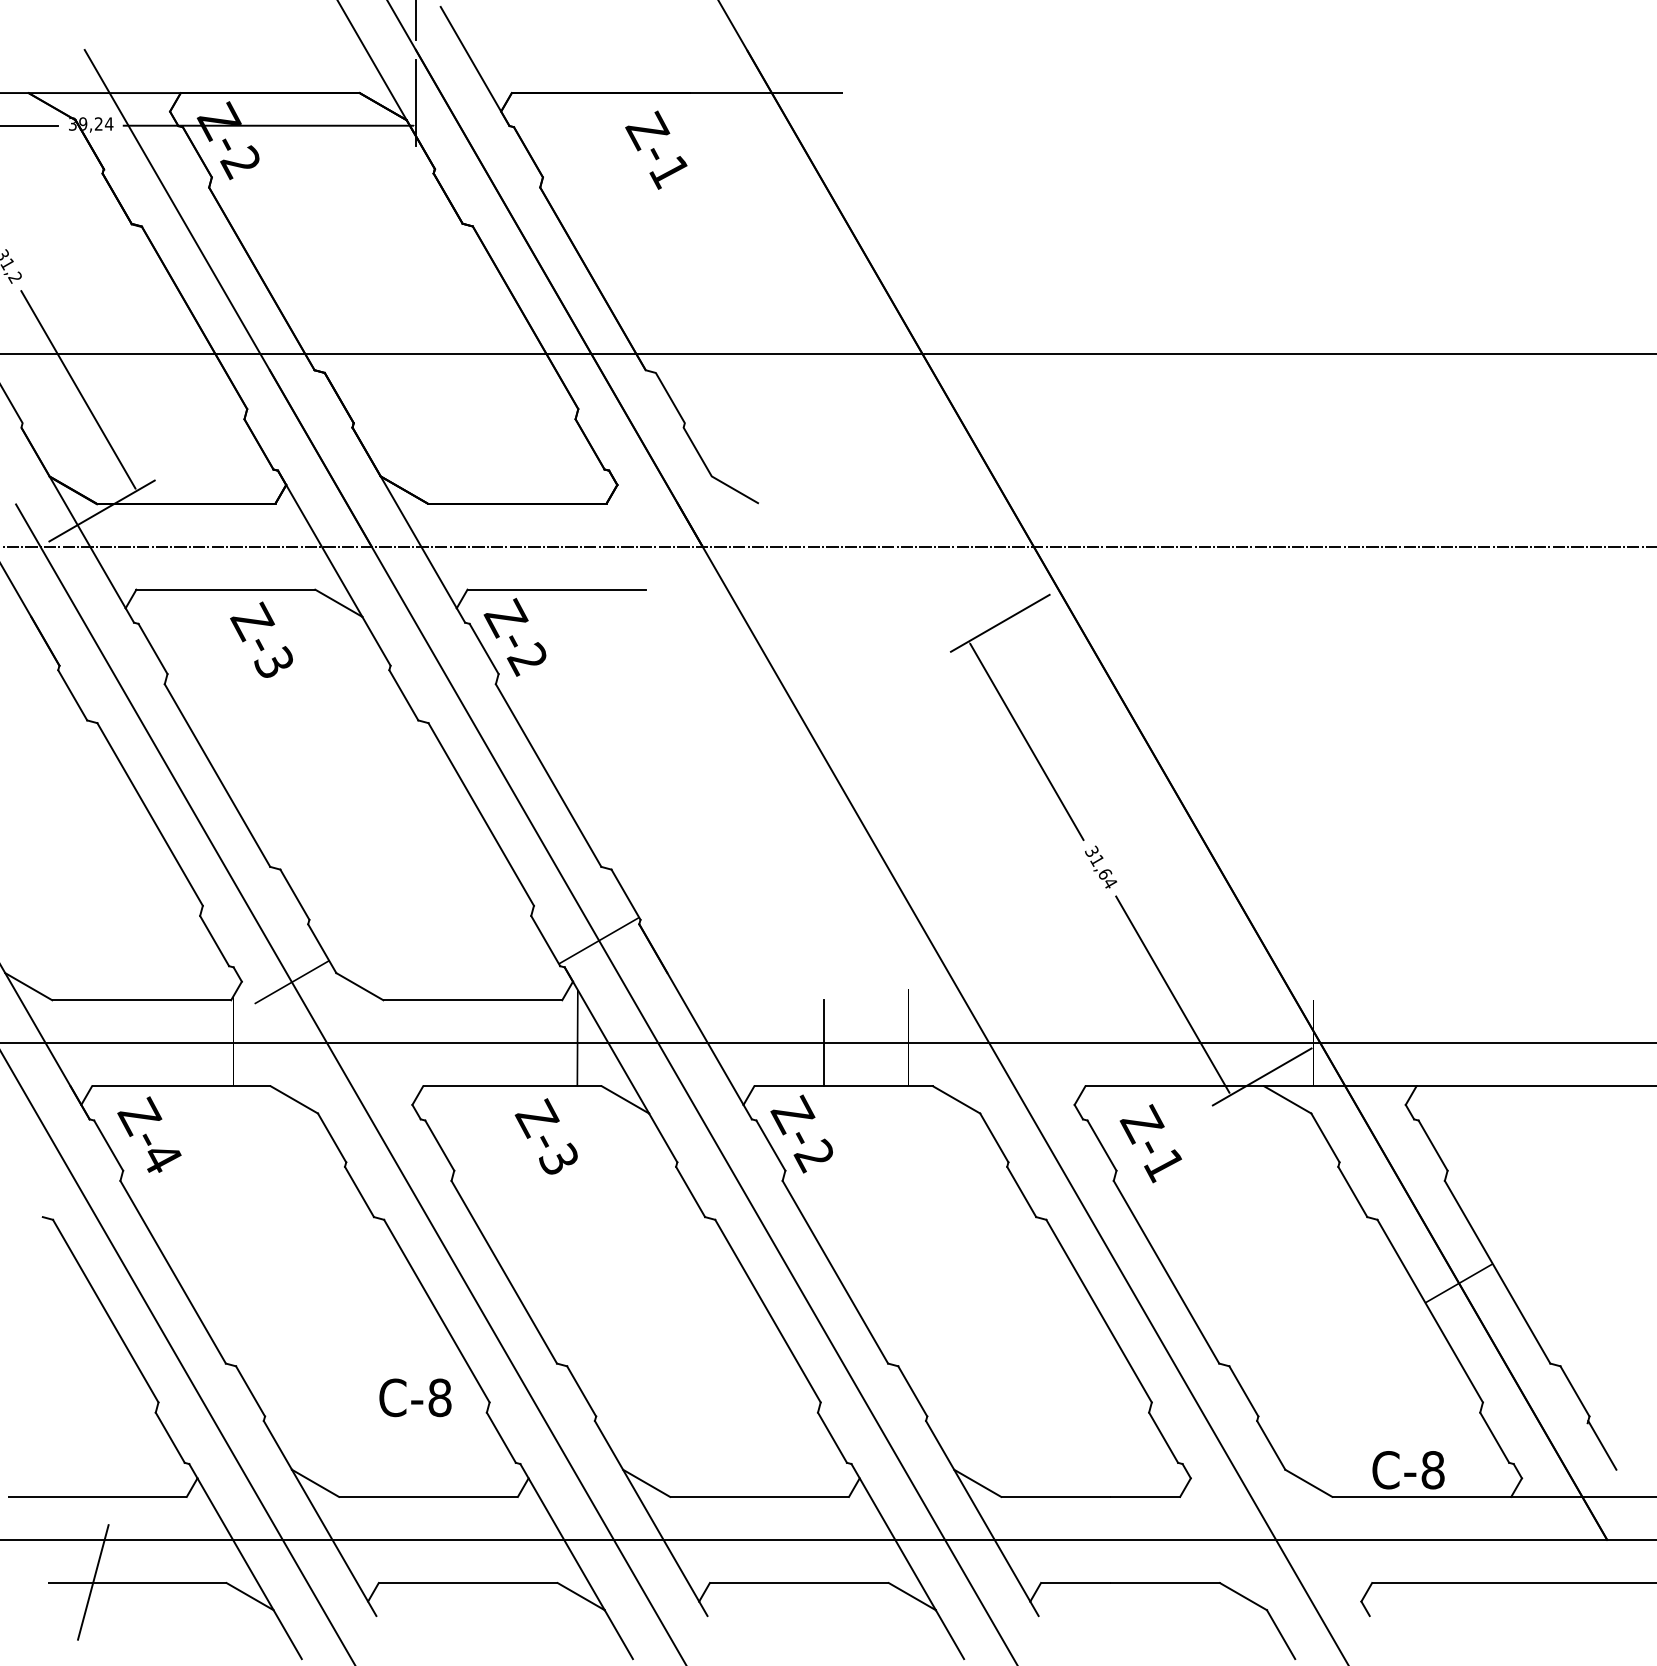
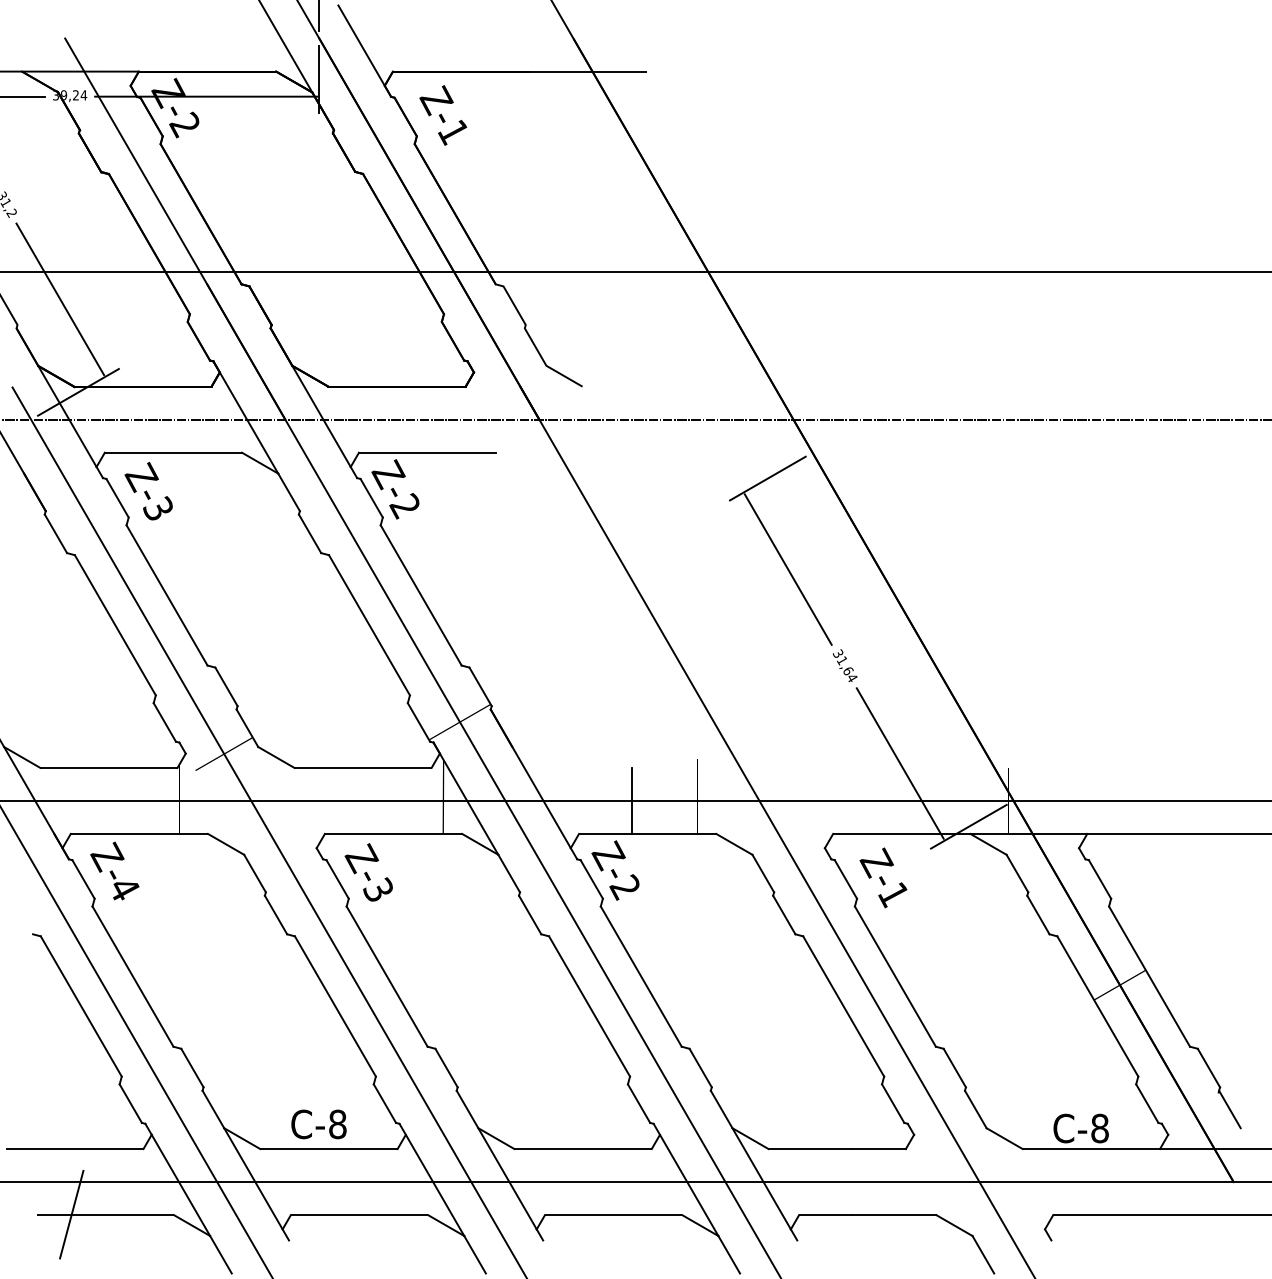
text: (656, 149) -> (443, 114), moved
text: (261, 639) -> (148, 490), moved
text: (545, 1136) -> (368, 872), moved
text: (415, 1397) -> (319, 1124), moved

